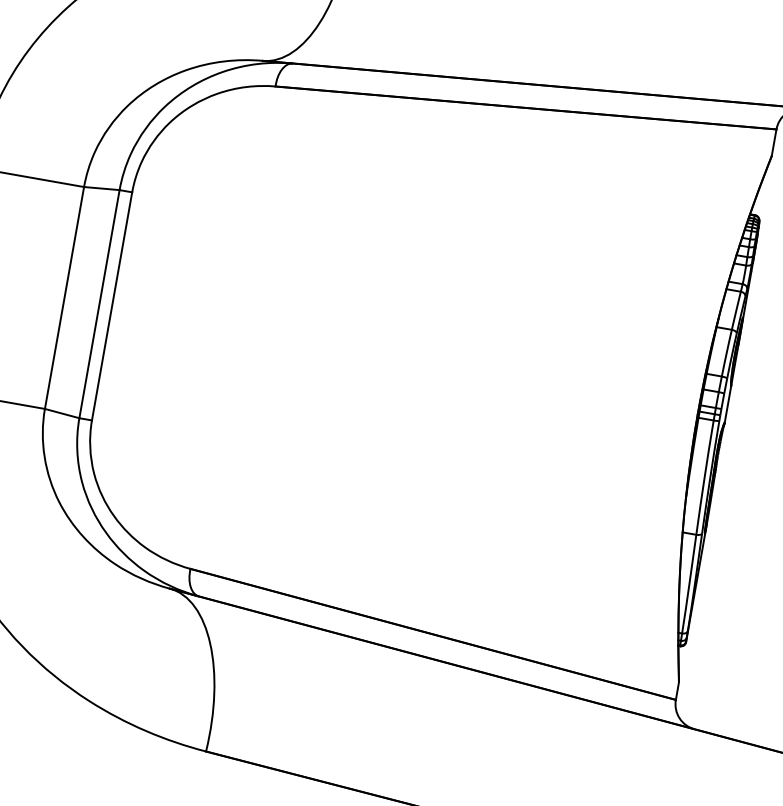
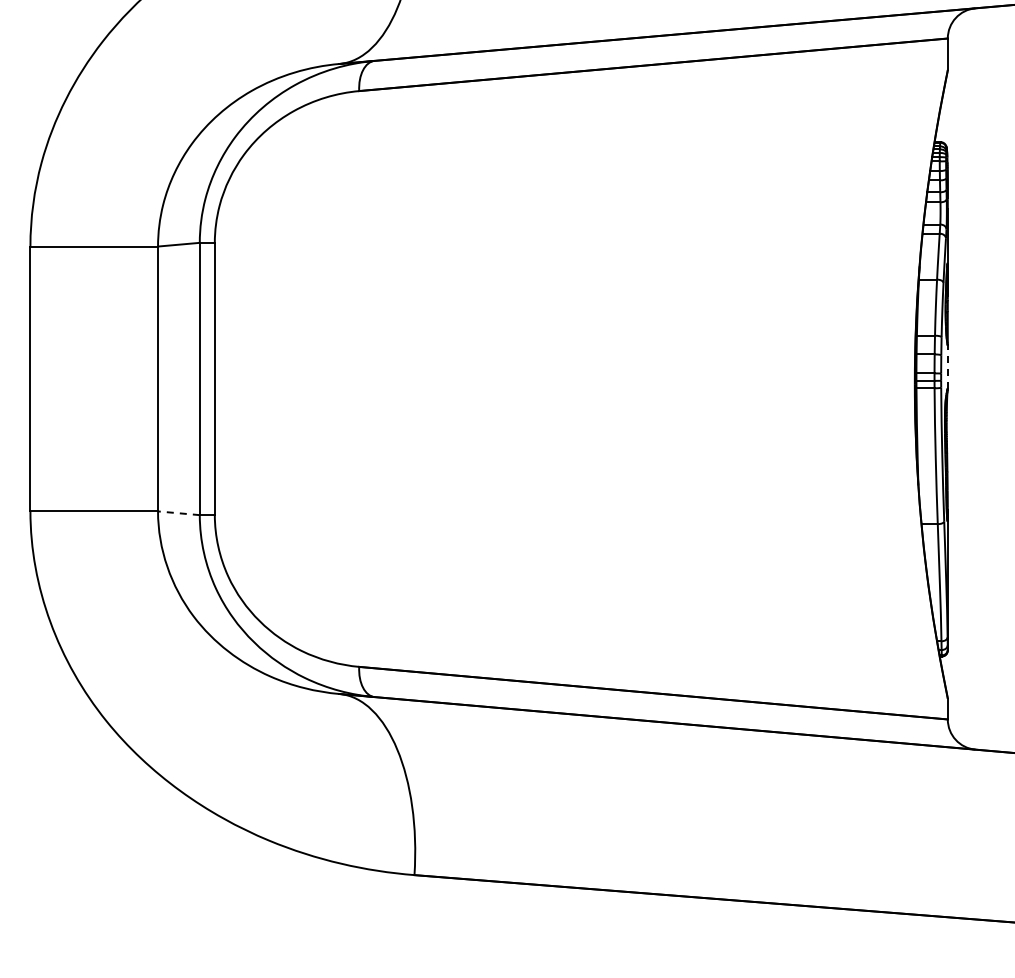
line: (727, 404) -> (947, 366), solid -> dashed
line: (61, 413) -> (178, 513), solid -> dashed

